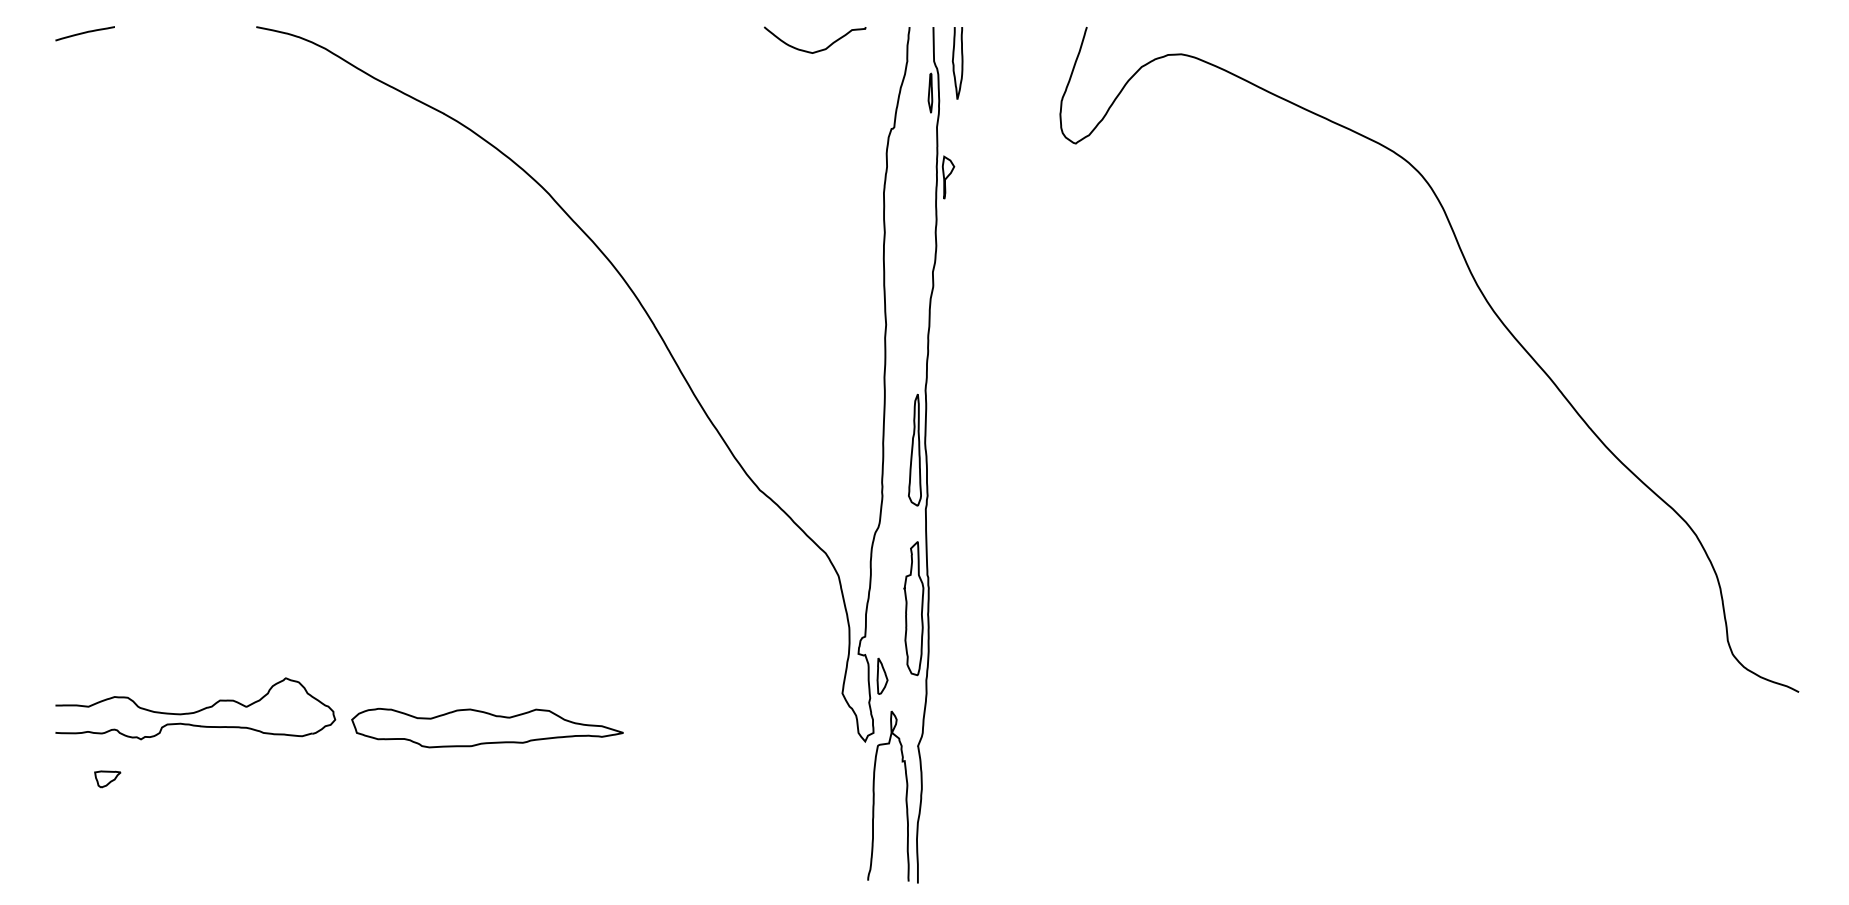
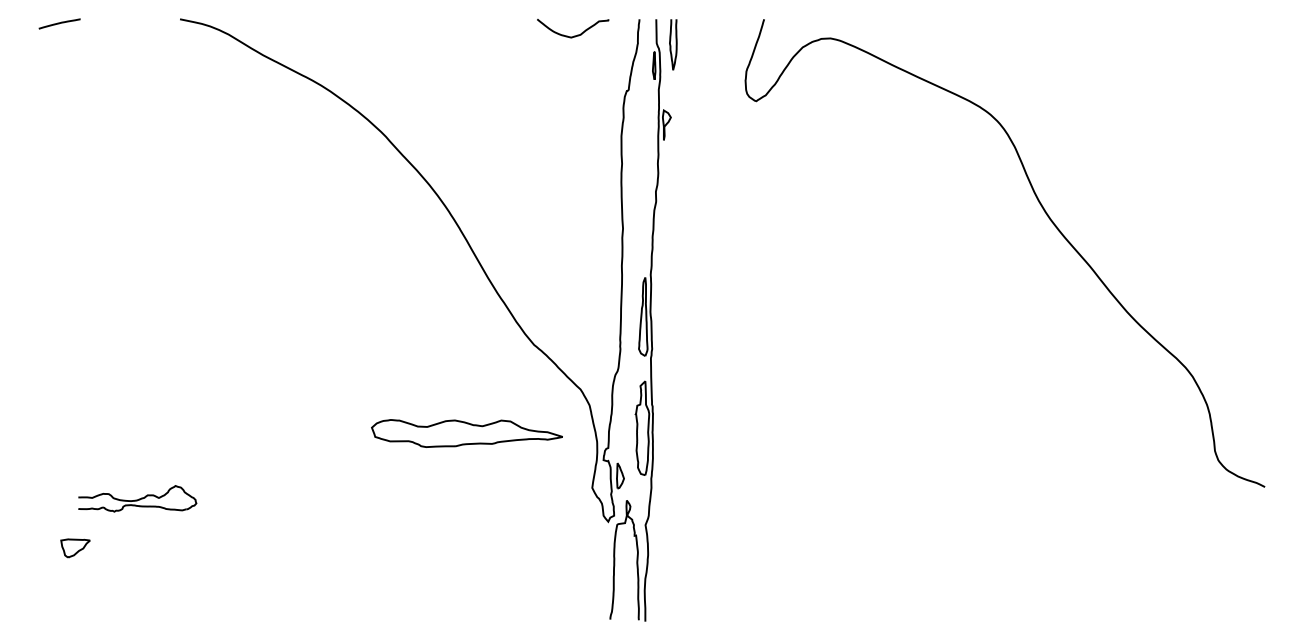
part: (195, 708) -> (137, 498), size x0.6
part: (487, 728) -> (467, 433), moved
part: (107, 779) -> (75, 548), size x1.6

